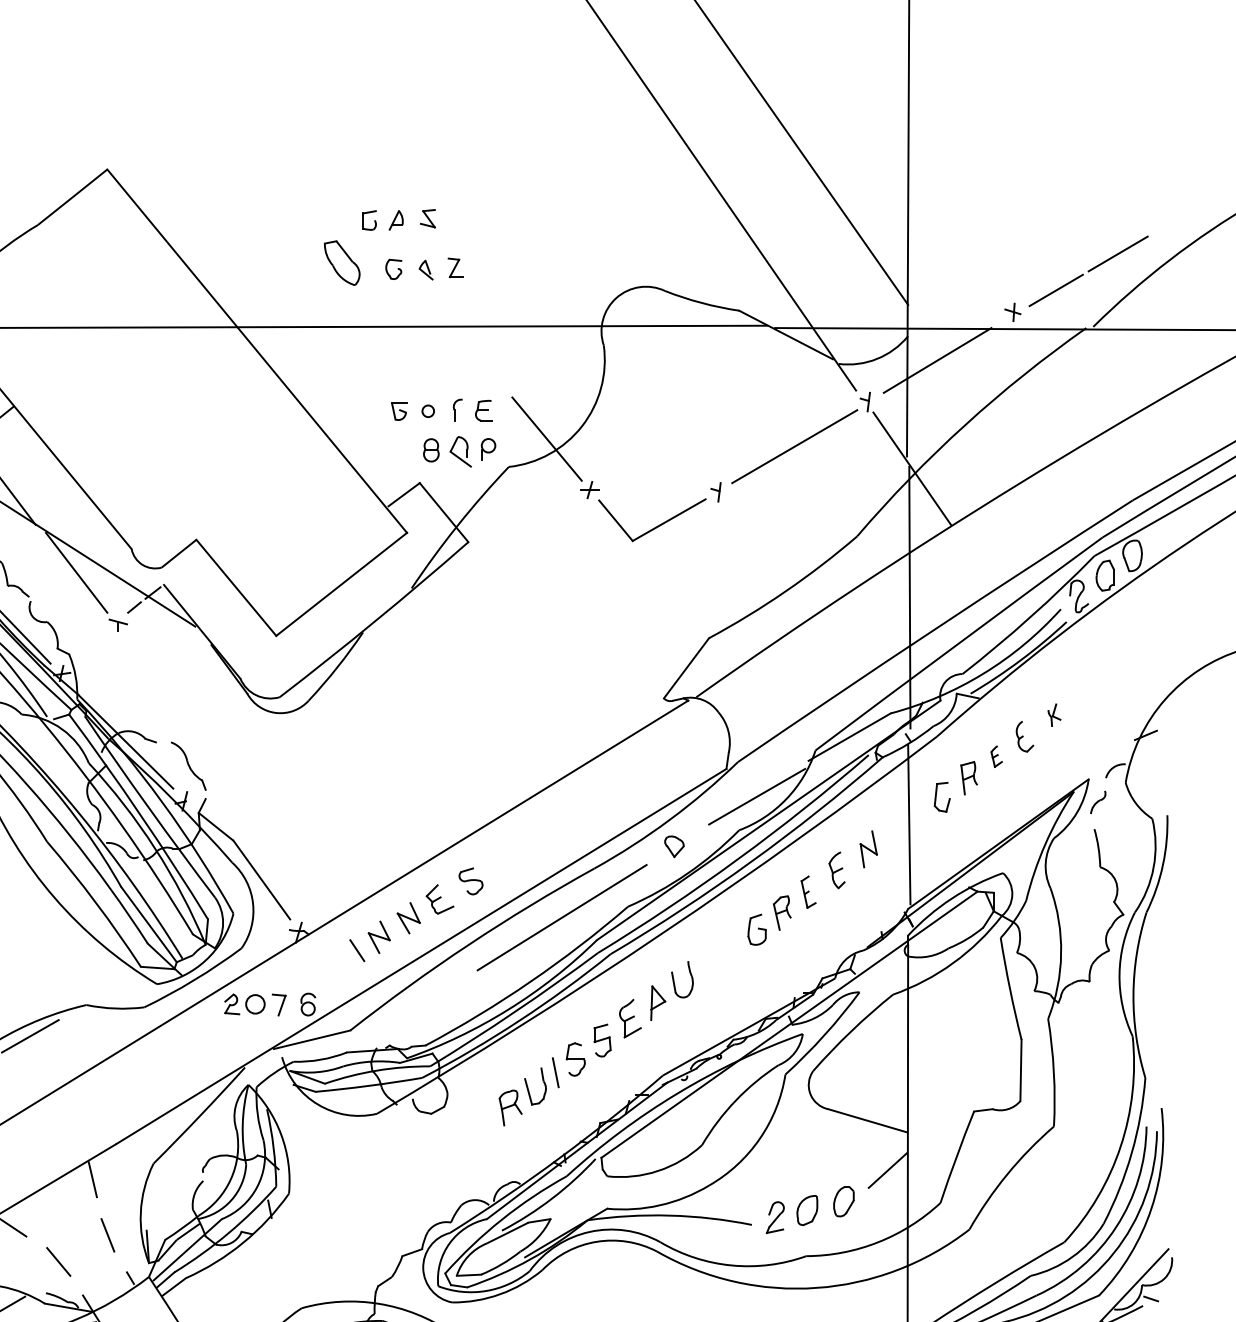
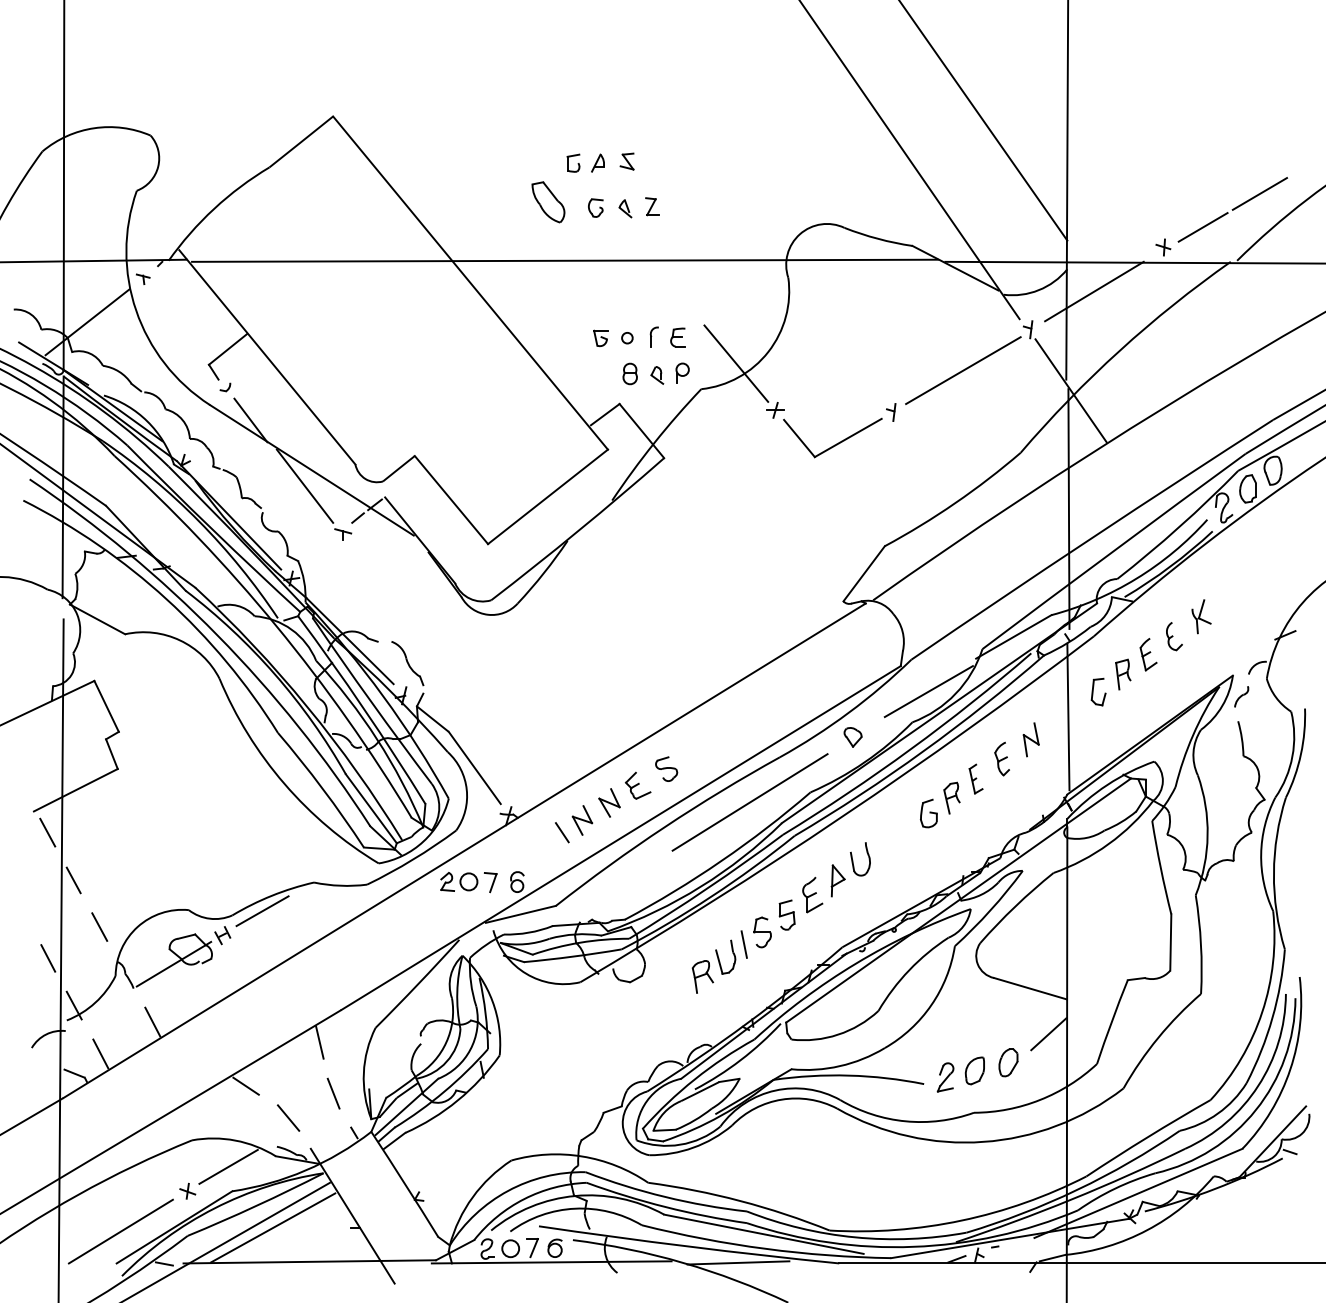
part: (461, 452) -> (657, 375), size x0.62
part: (1054, 714) -> (1201, 616), size x1.67
part: (996, 756) -> (1148, 654), size x1.67

